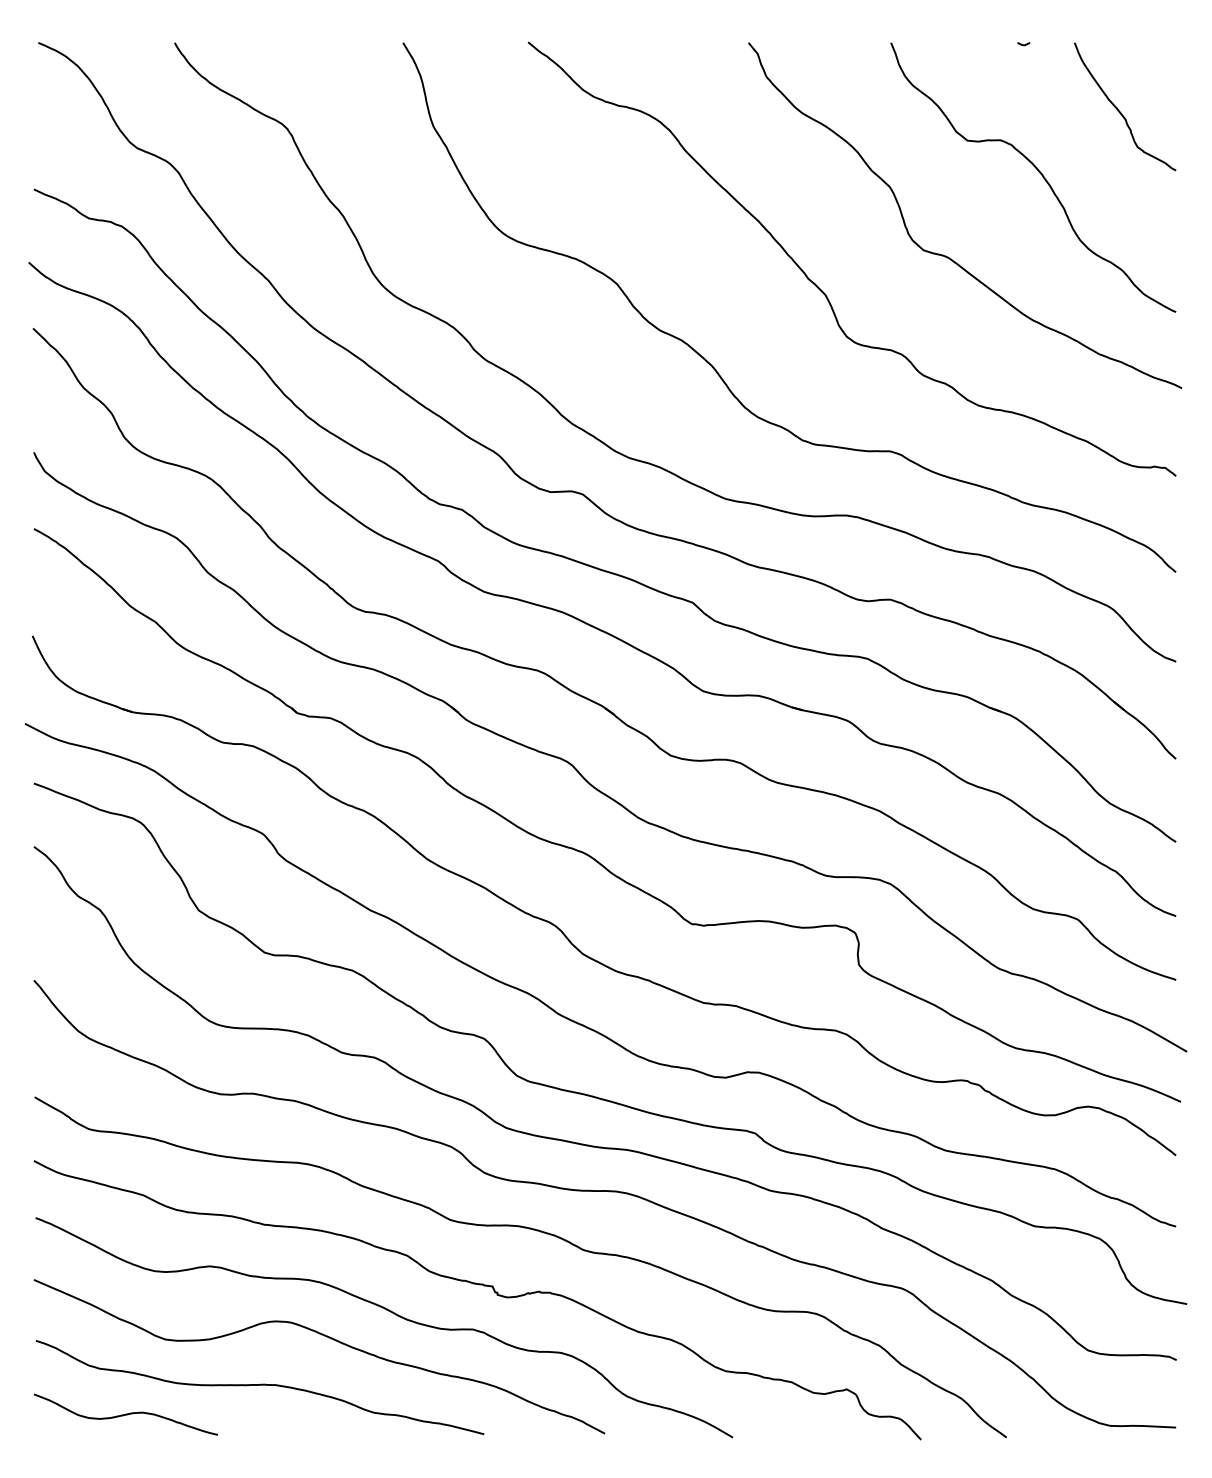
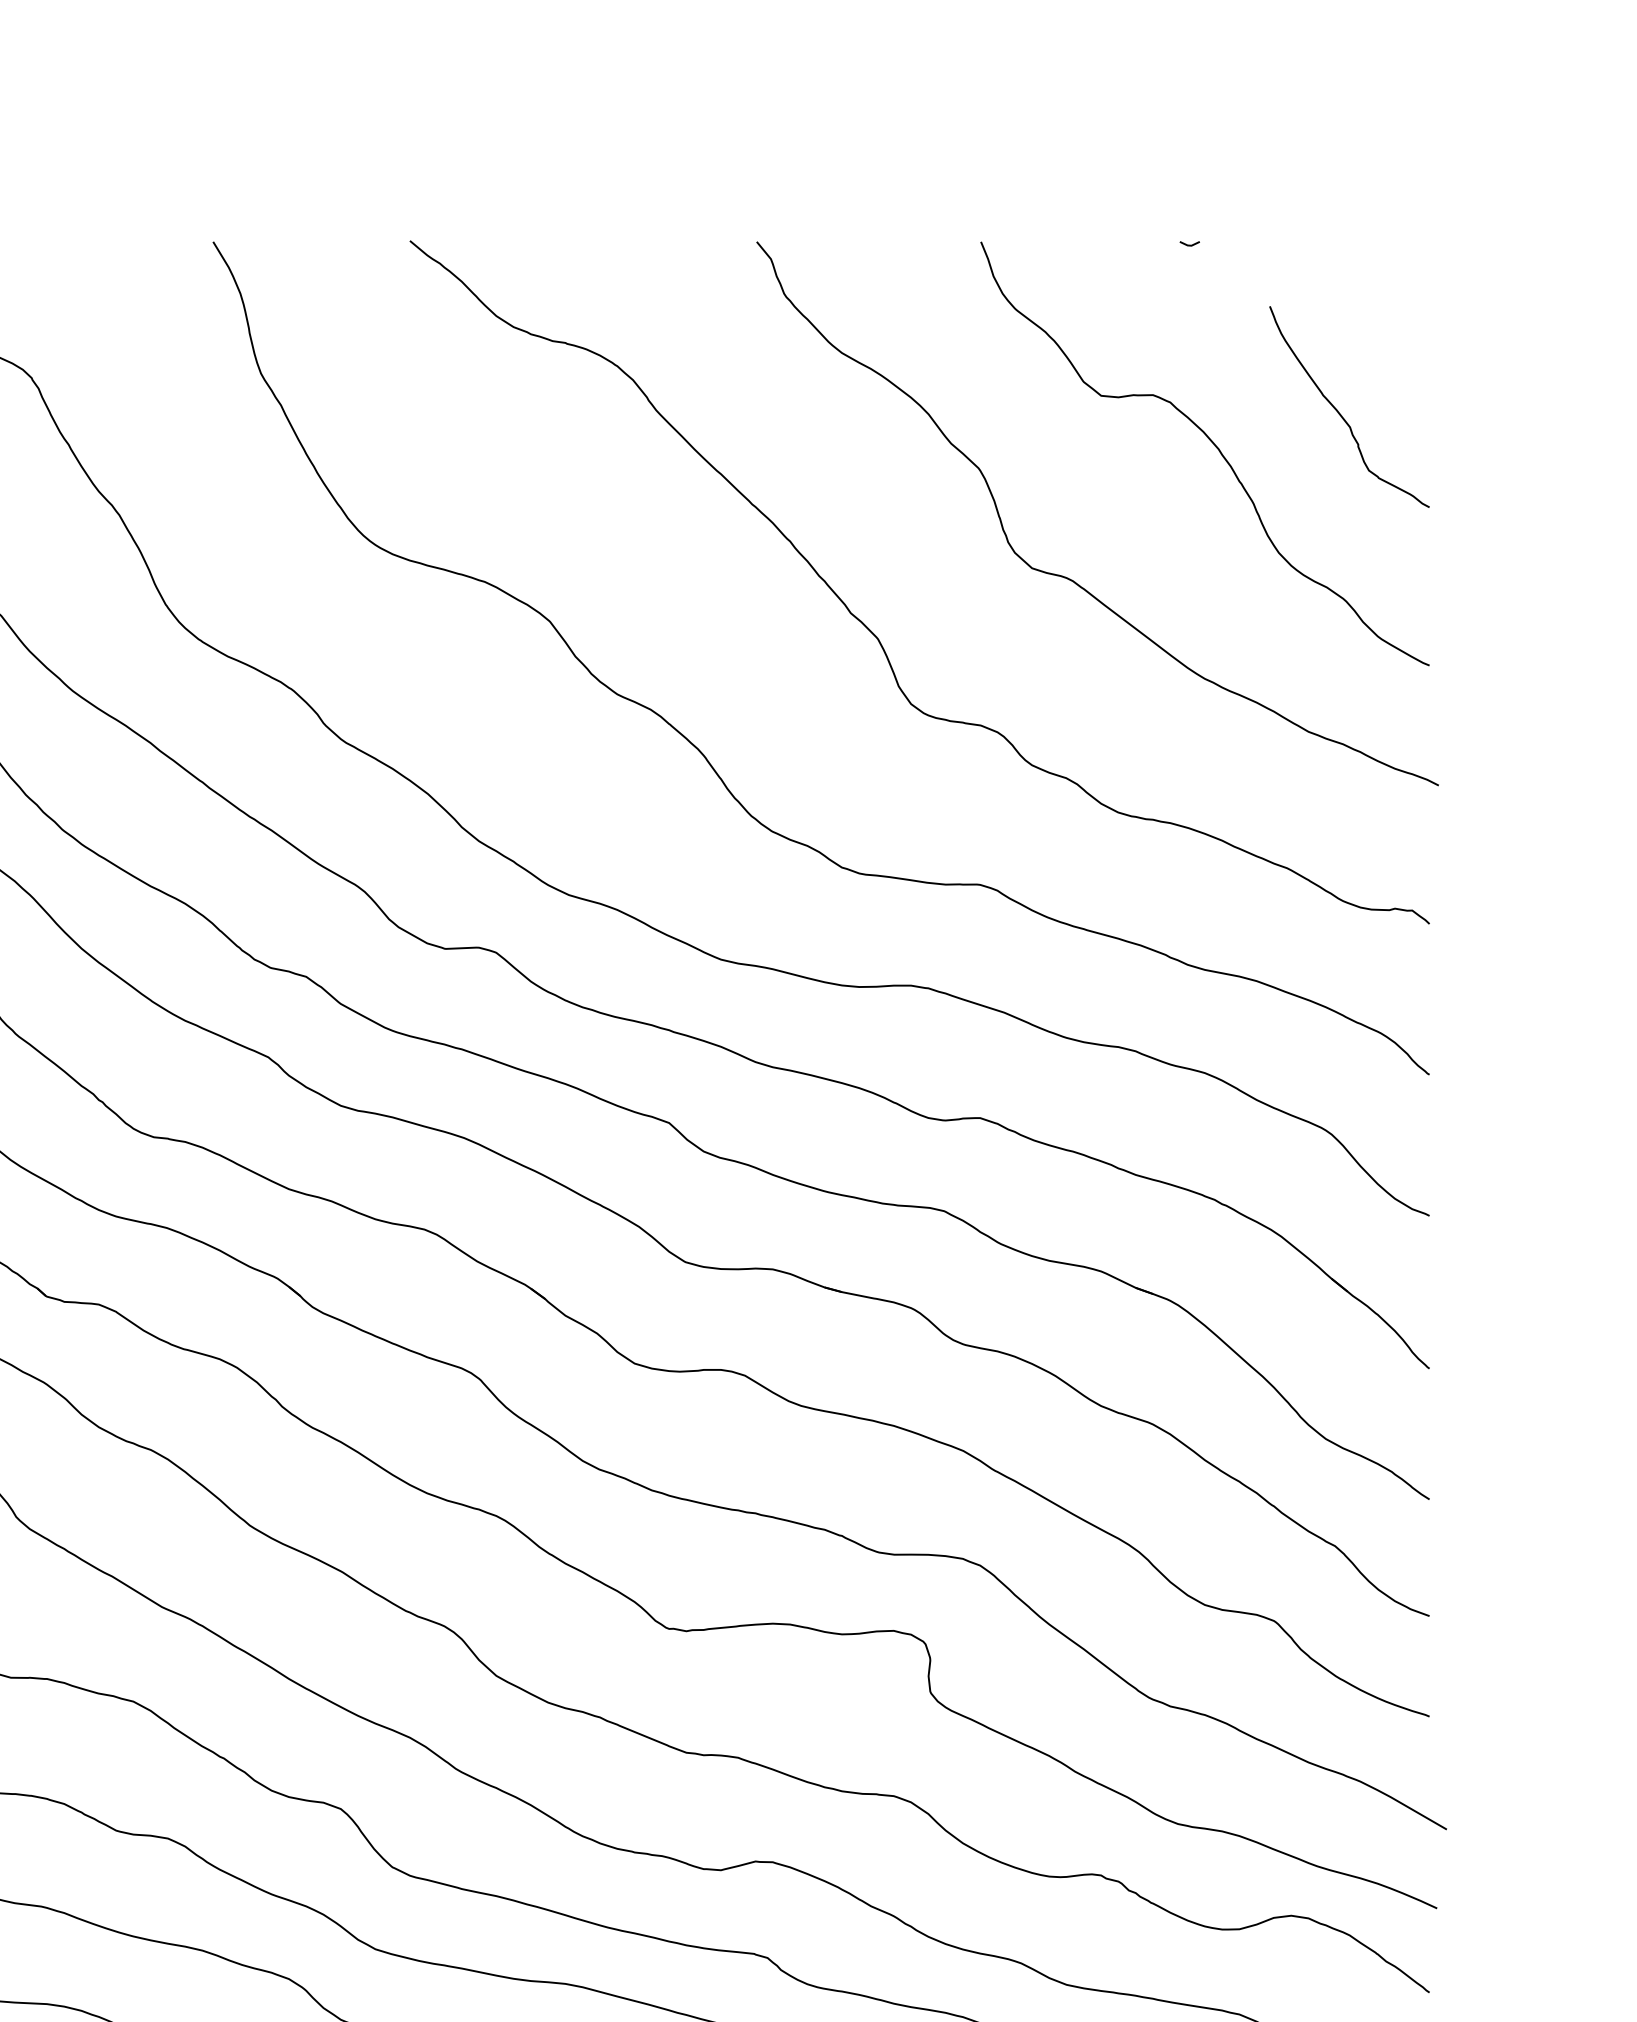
curve: (1120, 111) -> (1342, 414), moved

